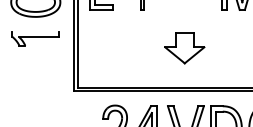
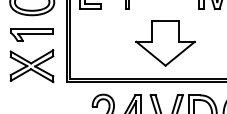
line: (35, 32) -> (31, 29), added
part: (184, 48) -> (165, 43), size x1.67
part: (35, 73) -> (31, 65), added

